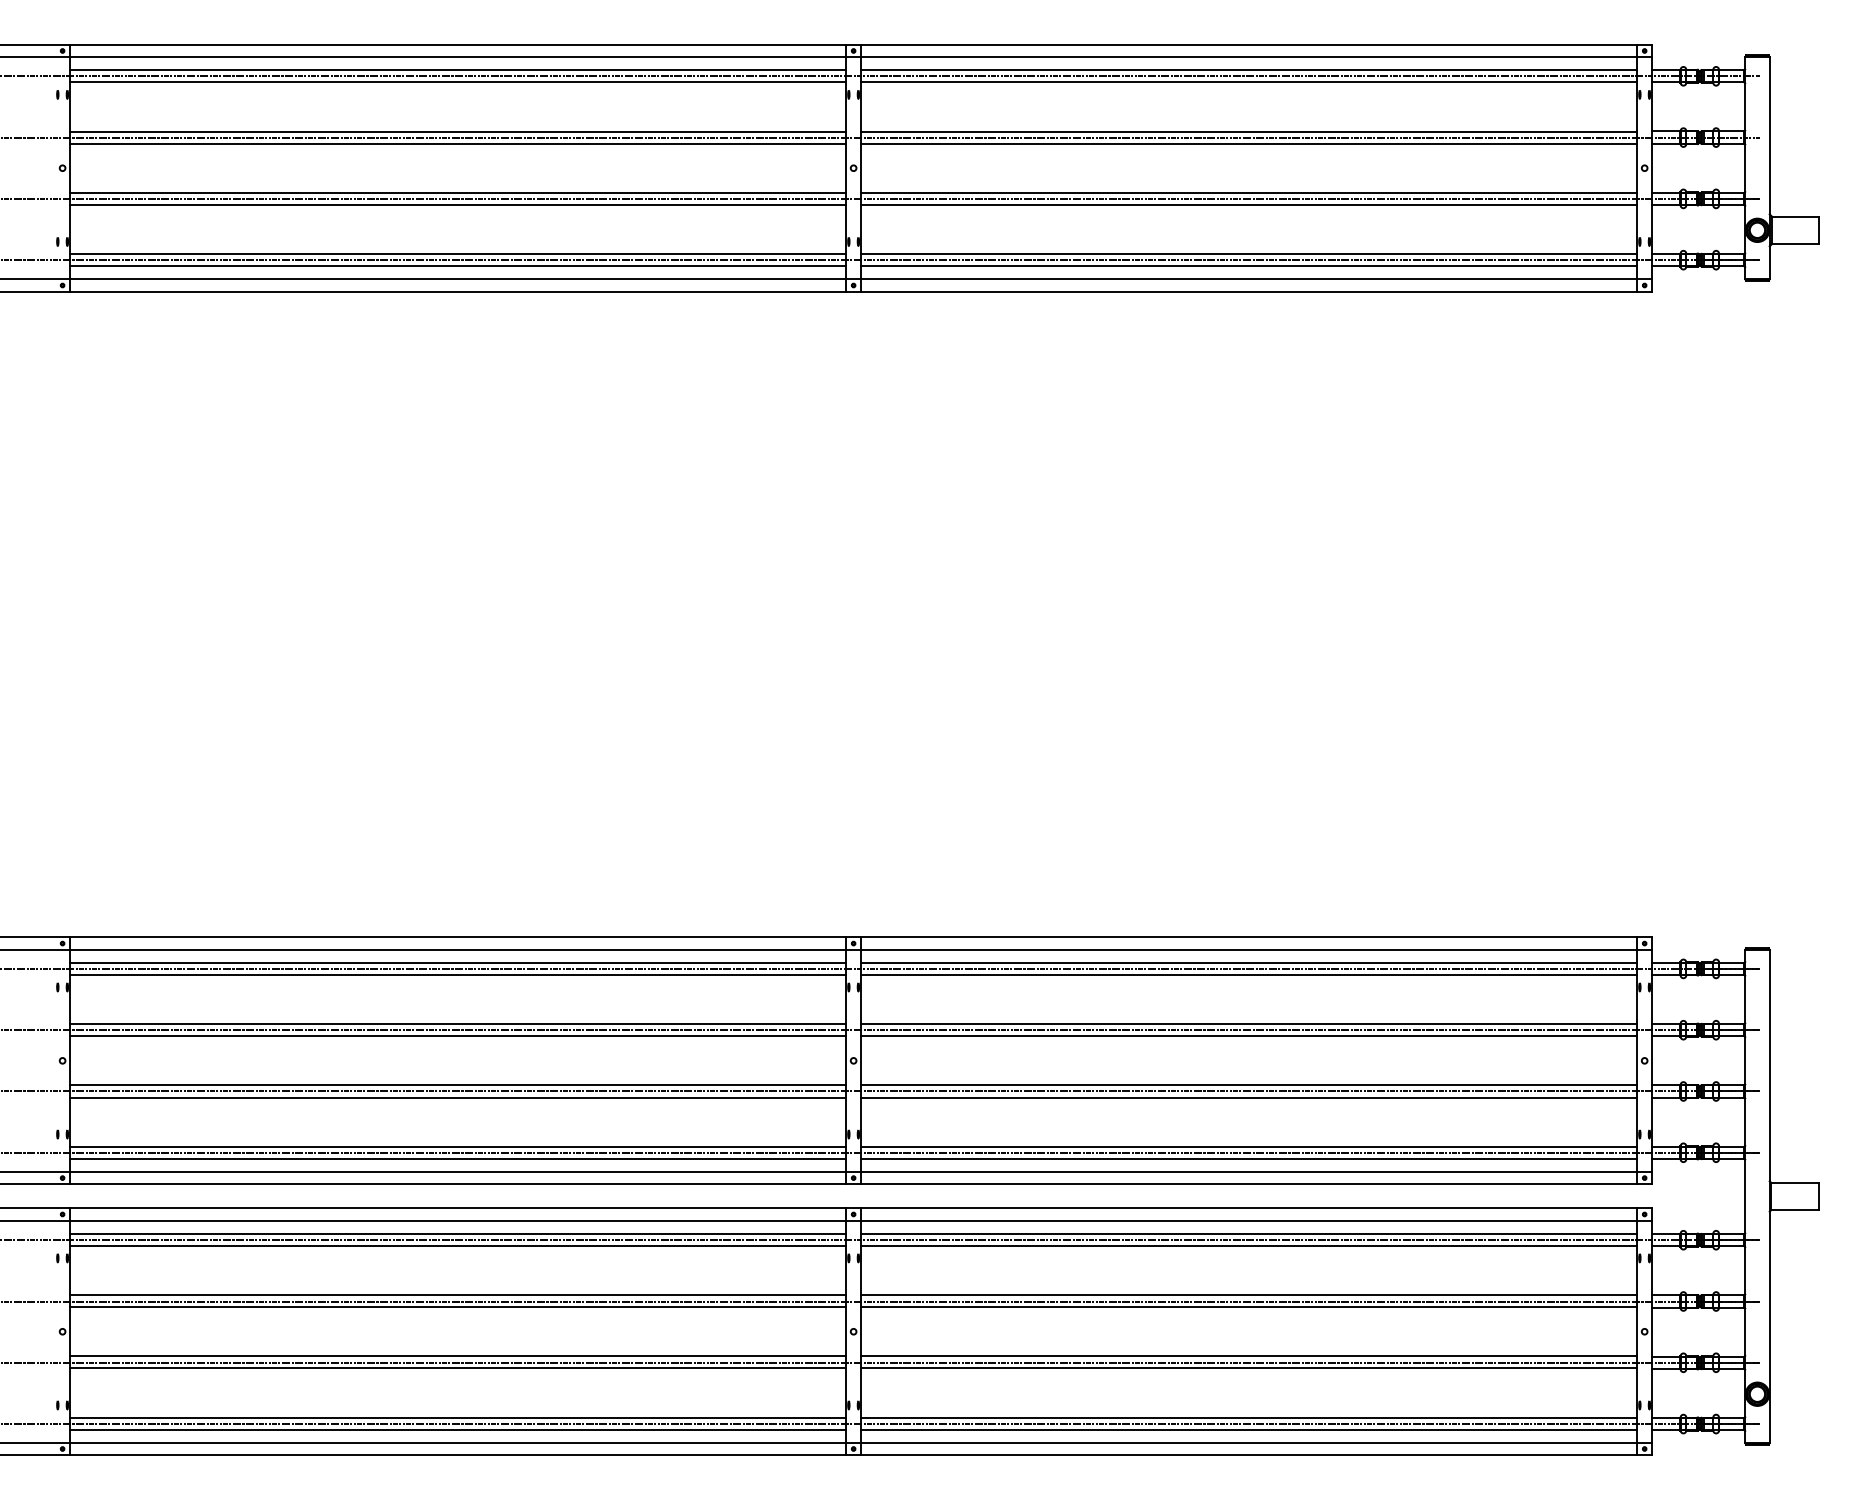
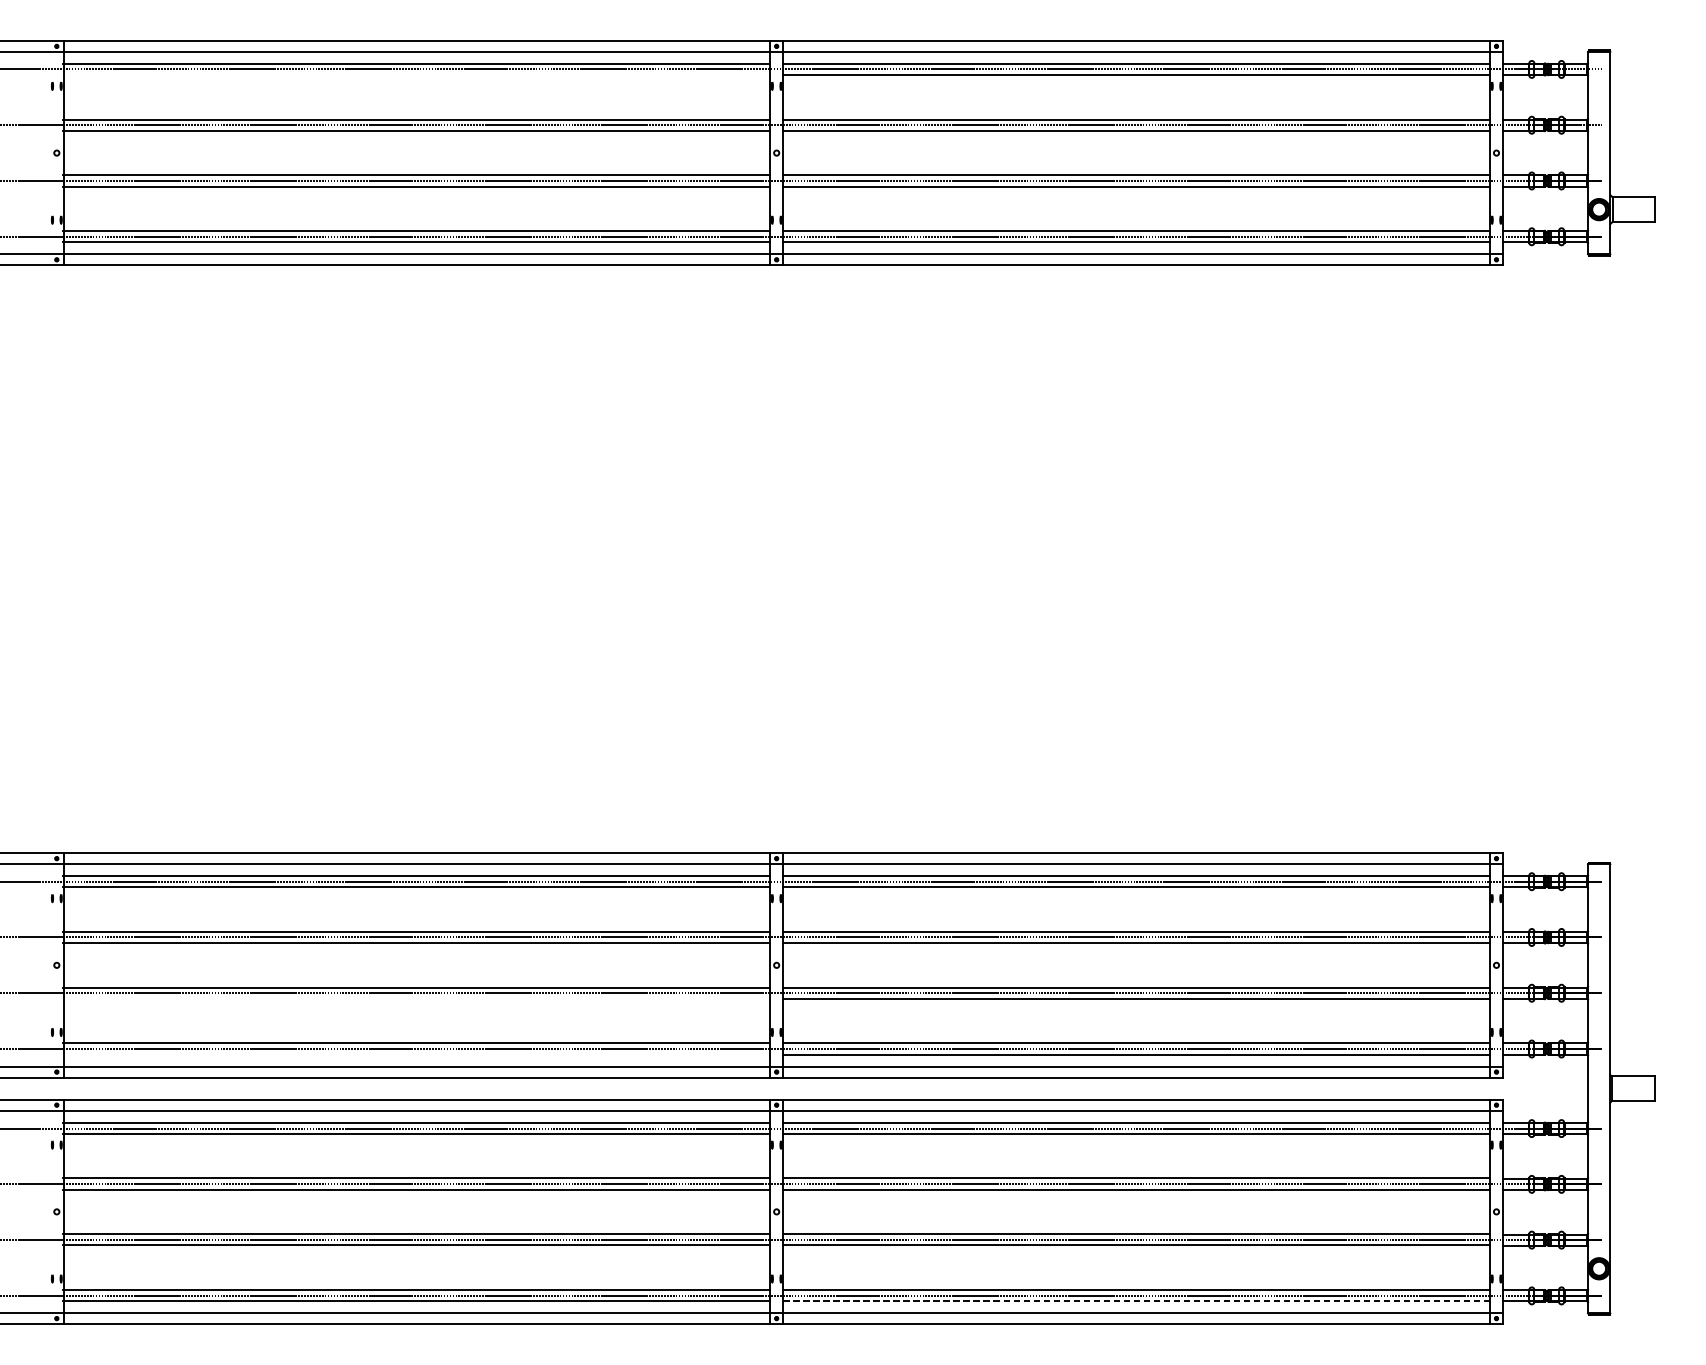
line: (457, 82) -> (416, 75), removed
line: (457, 1097) -> (416, 998), removed
line: (457, 1158) -> (416, 1054), removed
line: (1249, 1429) -> (1136, 1300), solid -> dashed

